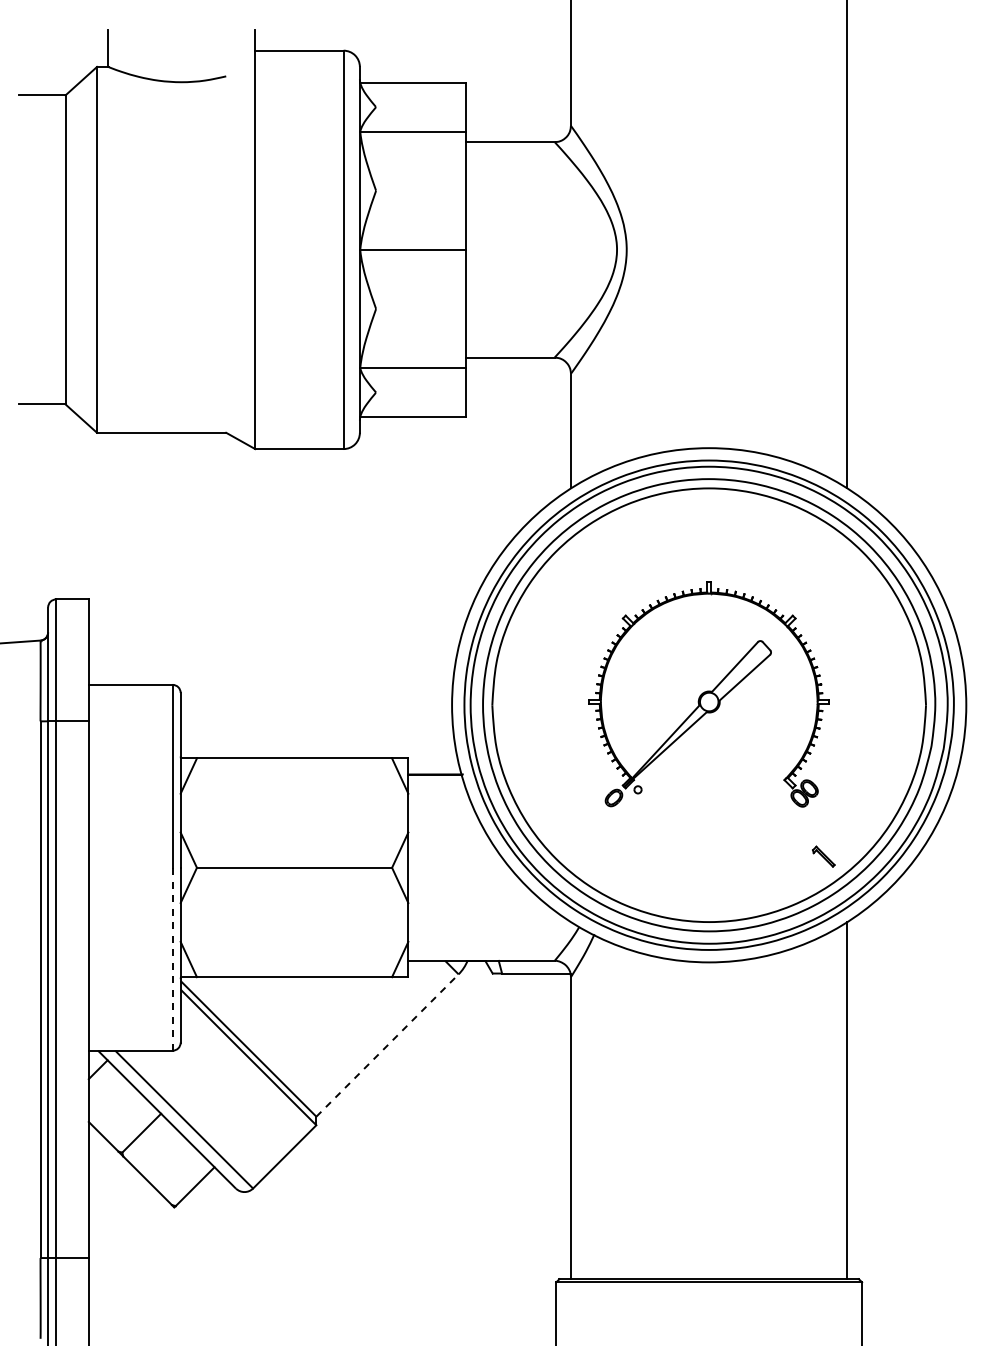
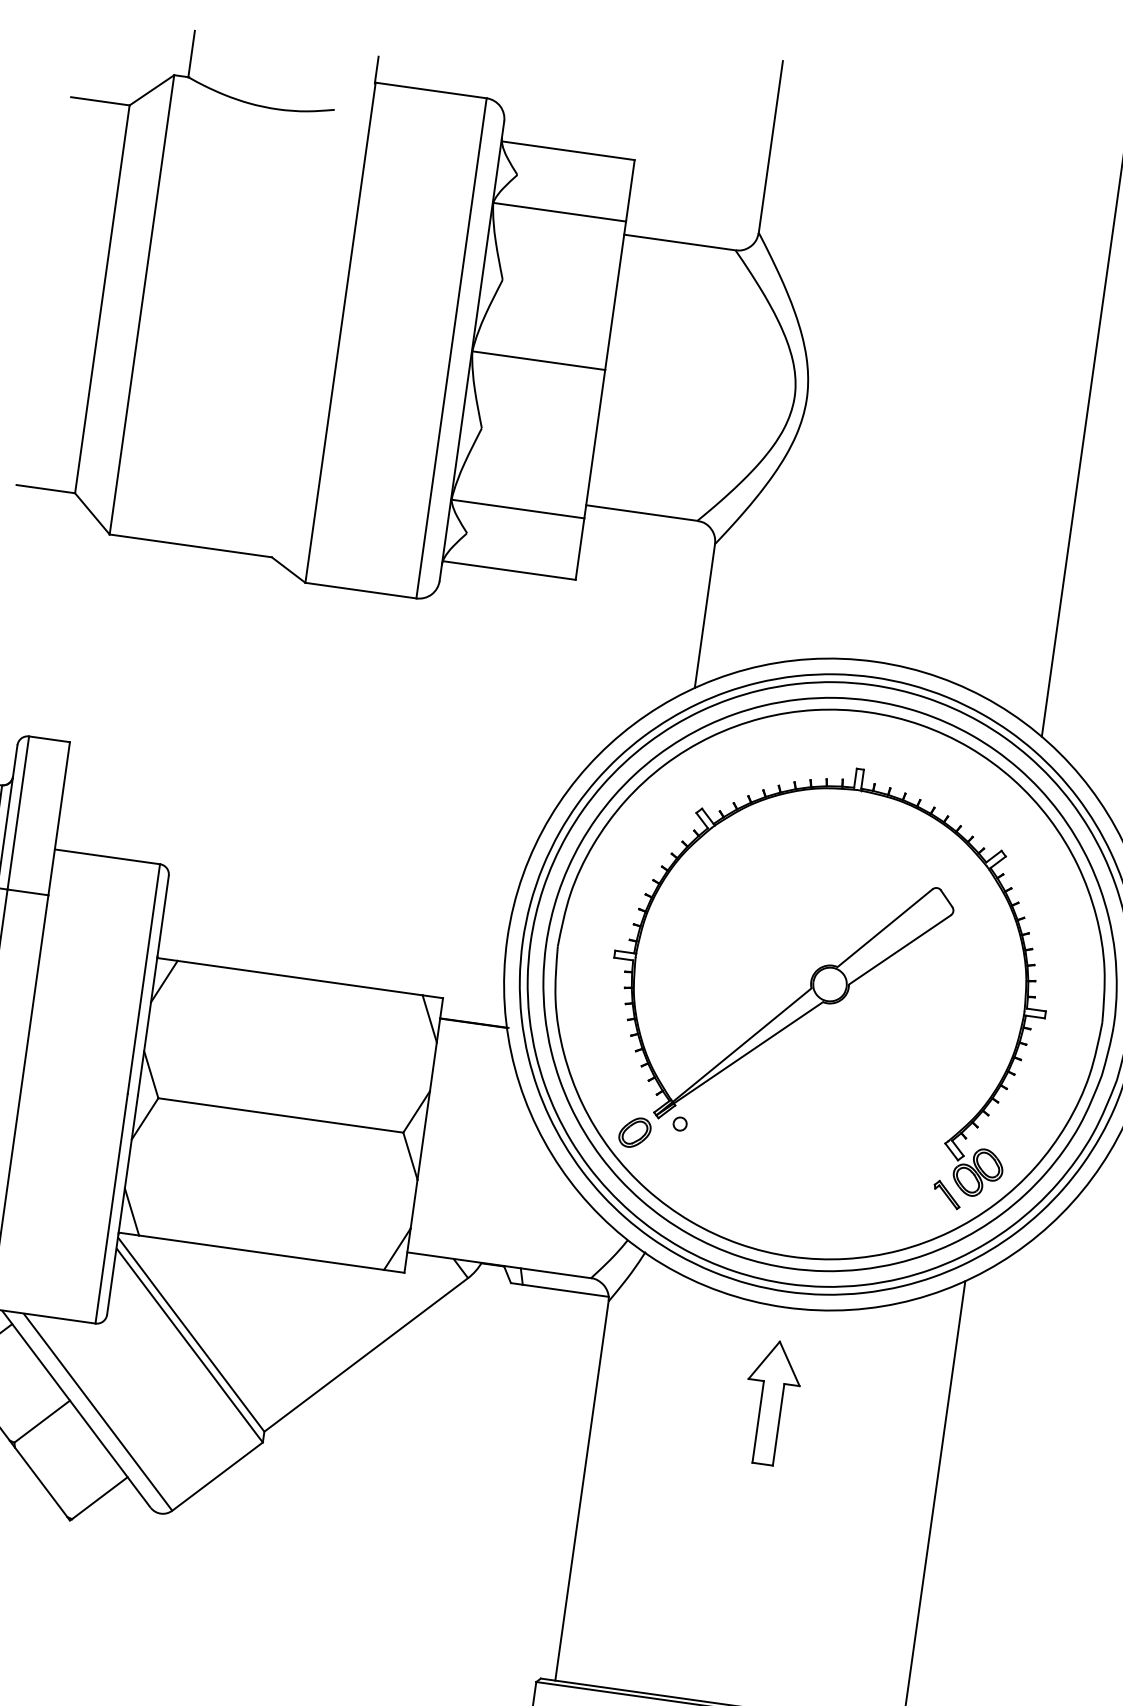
part: (709, 694) -> (832, 971), size x1.43
line: (172, 958) -> (111, 1207), dashed -> solid
part: (708, 1037) -> (770, 1401), added
line: (387, 1045) -> (366, 1354), dashed -> solid

